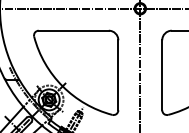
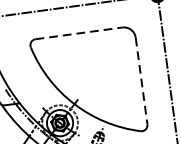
line: (74, 30) -> (79, 33), solid -> dashed
line: (118, 75) -> (141, 81), solid -> dashed

